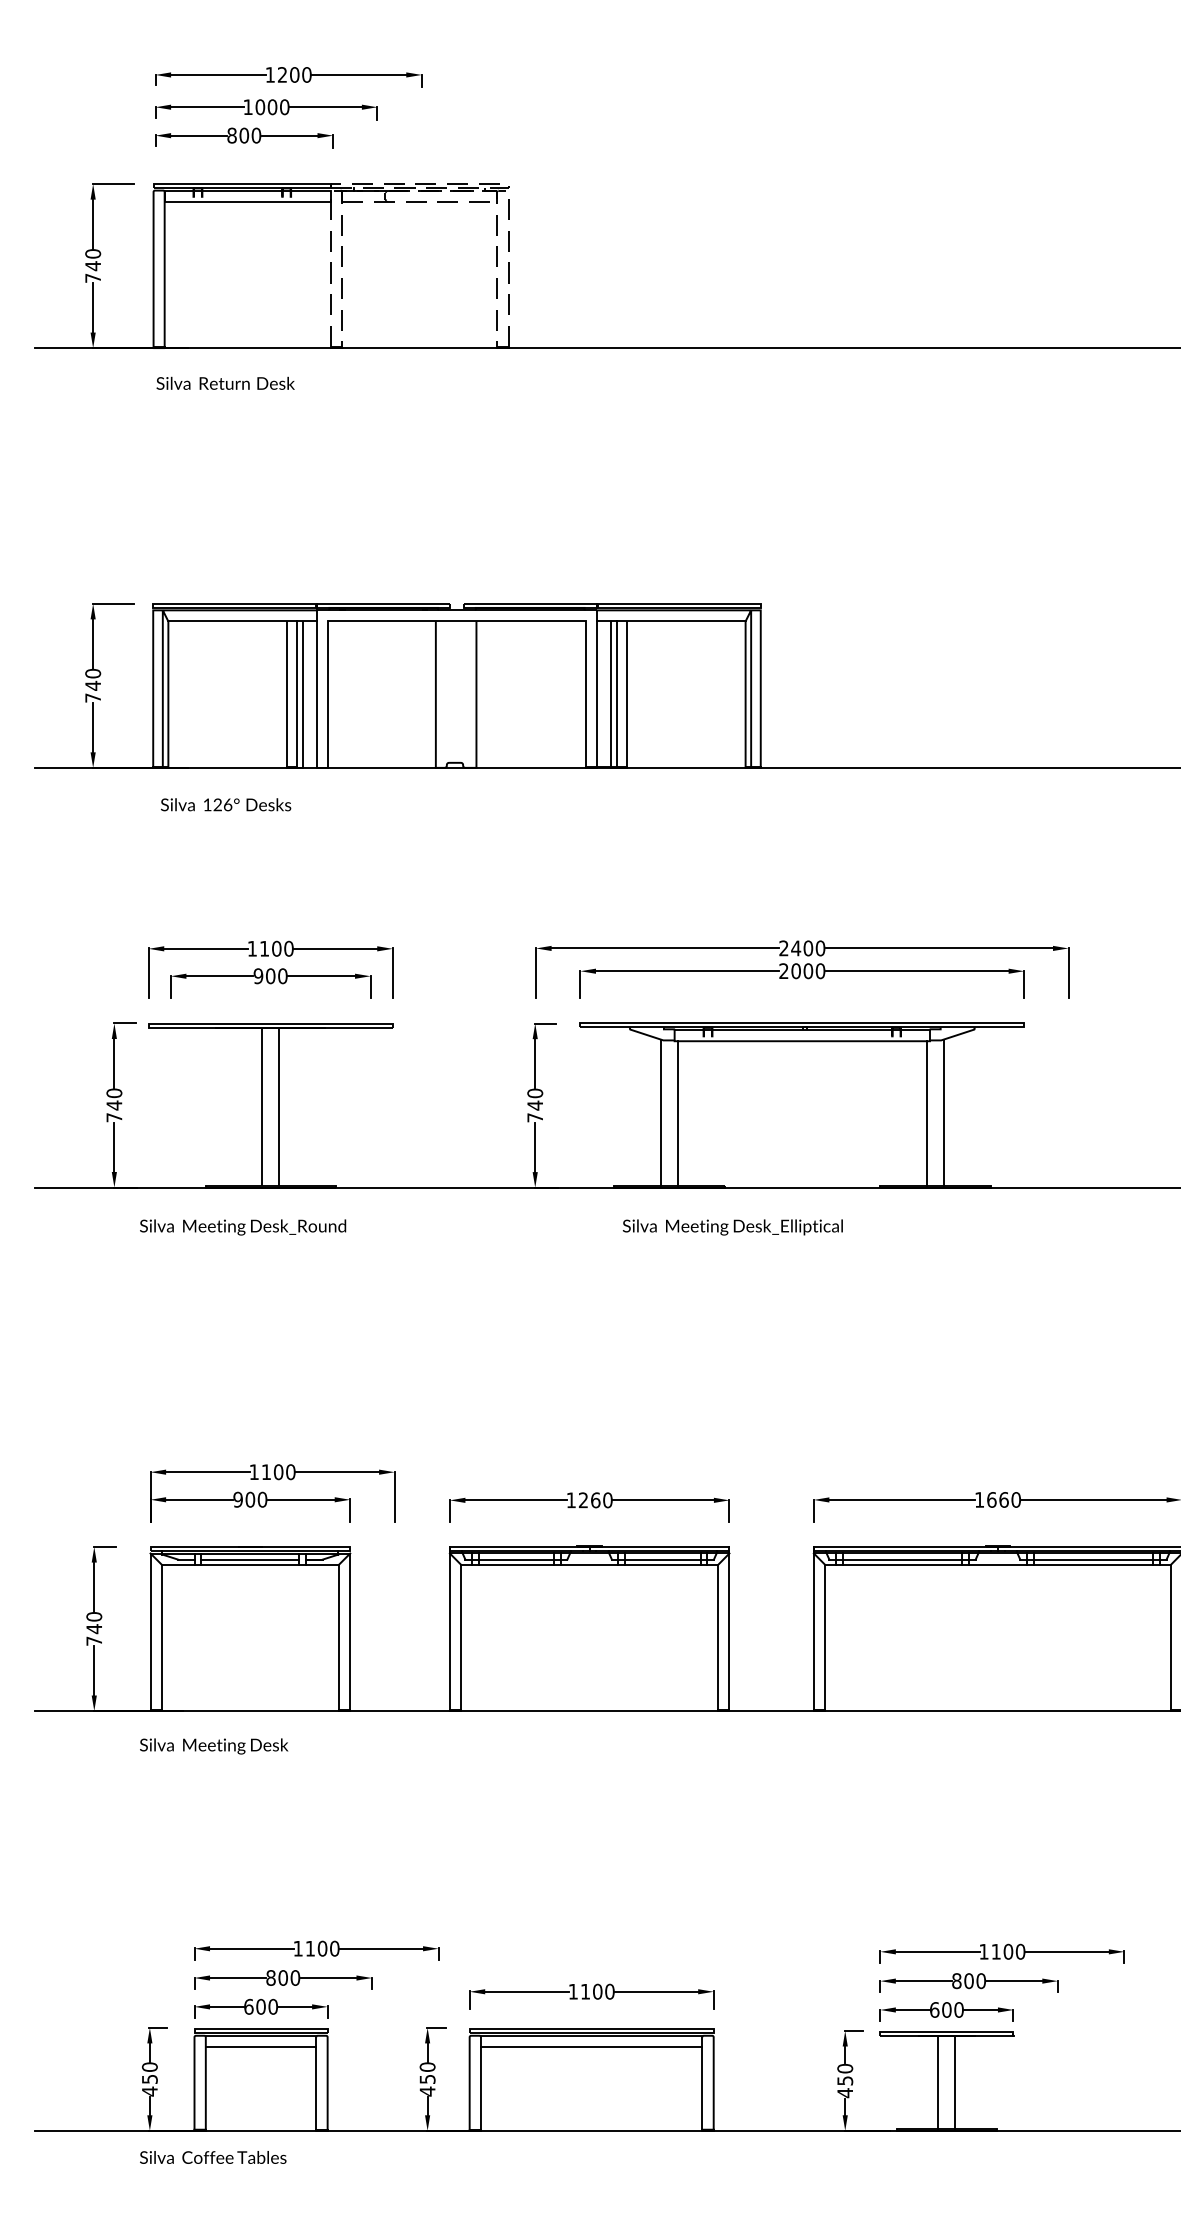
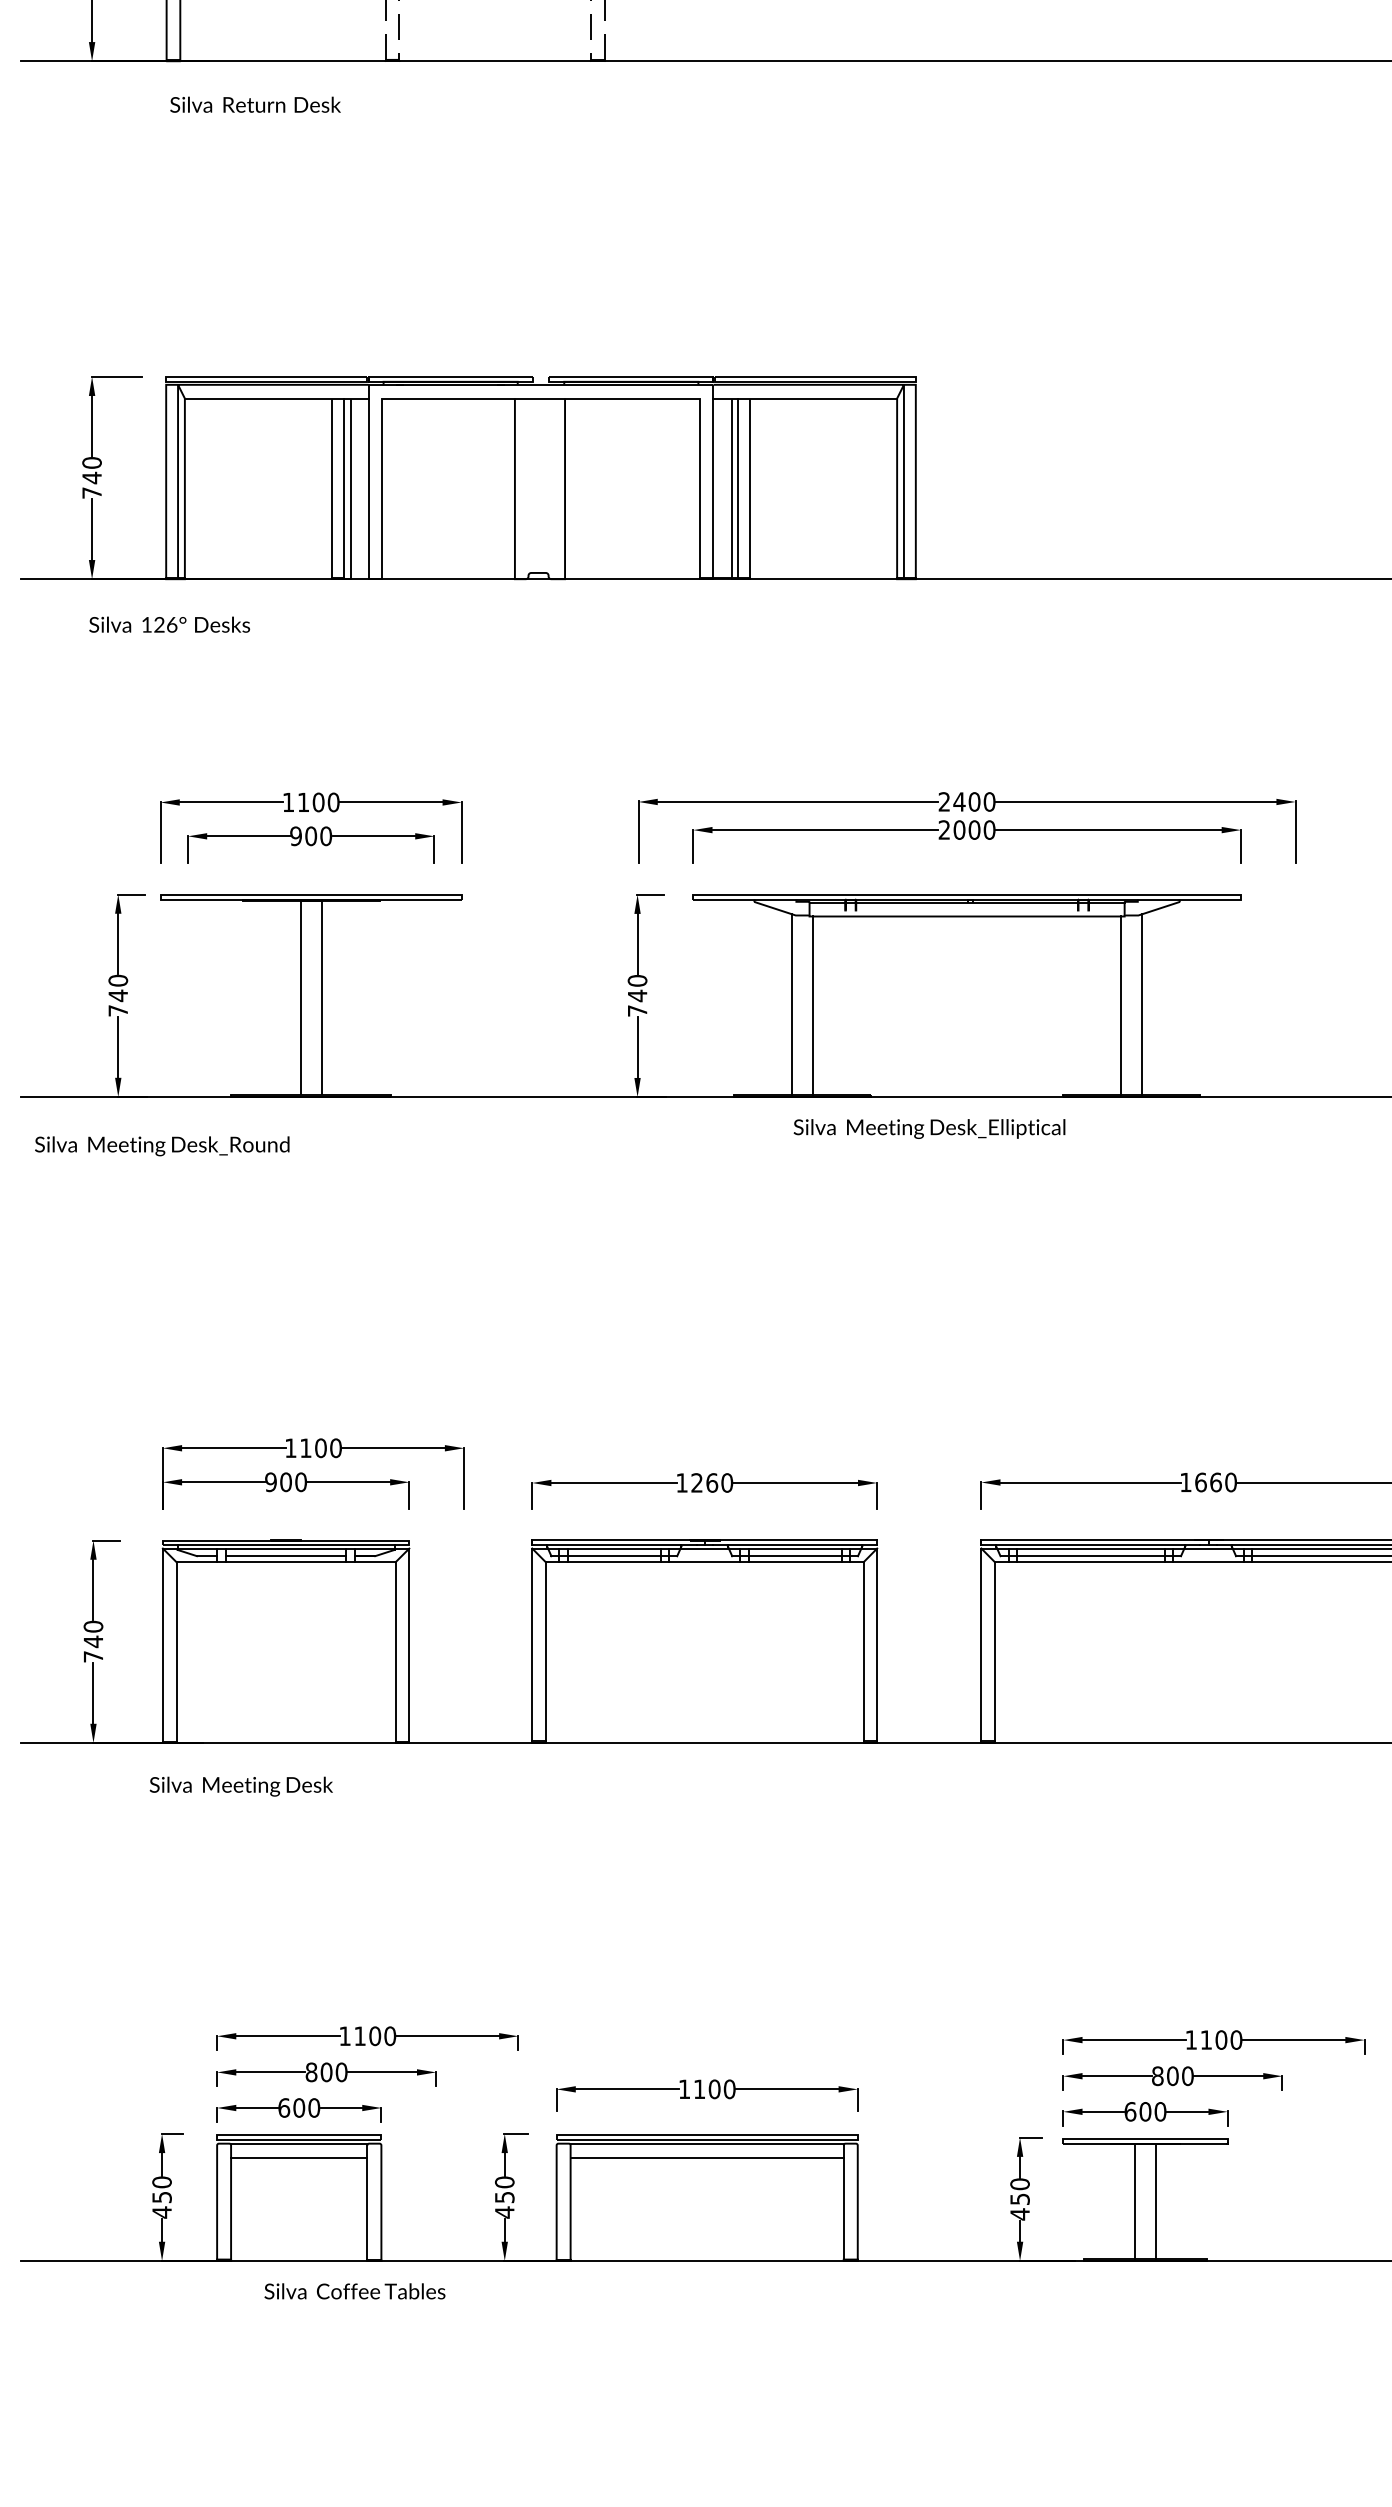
text: (226, 804) -> (170, 624), moved
text: (243, 1227) -> (162, 1146), moved
text: (732, 1227) -> (929, 1129), moved
text: (213, 2157) -> (355, 2291), moved

